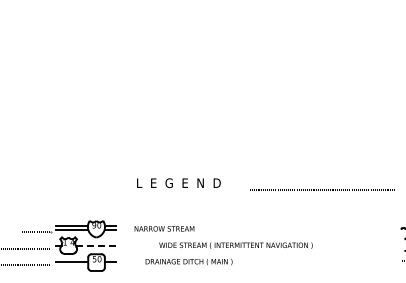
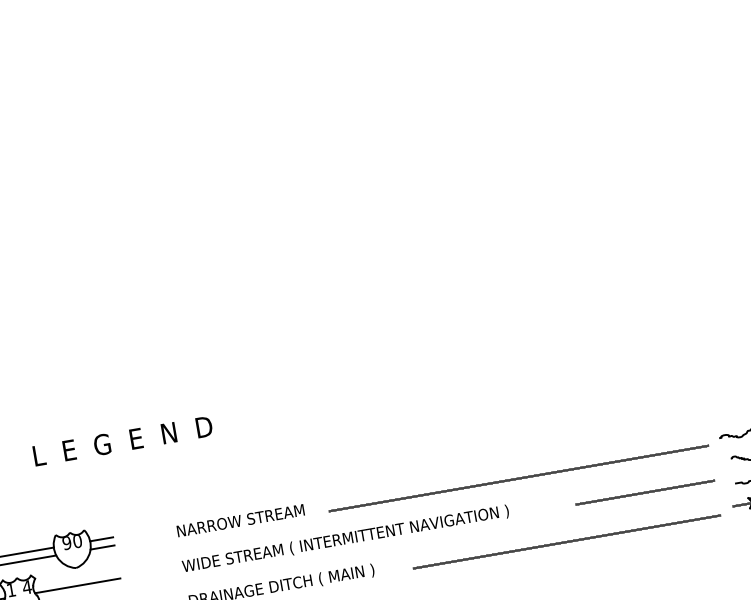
text: (178, 183) -> (122, 441), moved
line: (322, 189) -> (565, 540), moved
text: (164, 228) -> (240, 519), moved
line: (305, 231) -> (517, 478), added
line: (96, 245) -> (79, 584), dashed -> solid
text: (235, 245) -> (344, 539), moved
line: (362, 248) -> (645, 493), added

